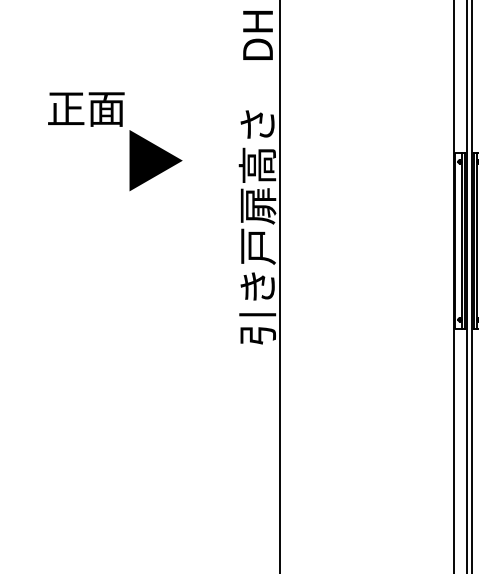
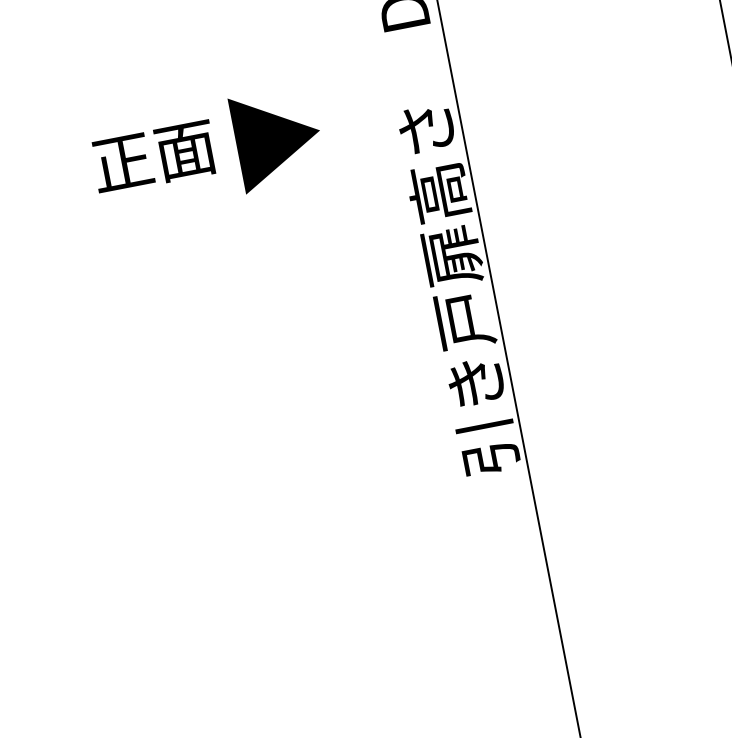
part: (155, 160) -> (277, 138), moved

